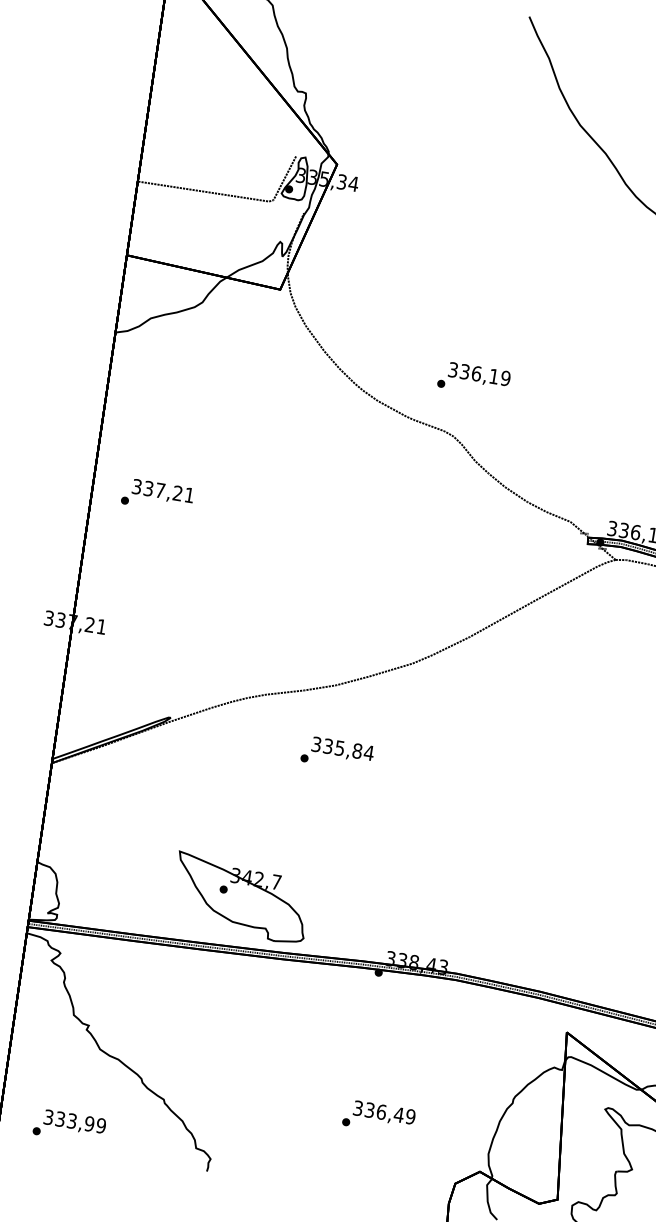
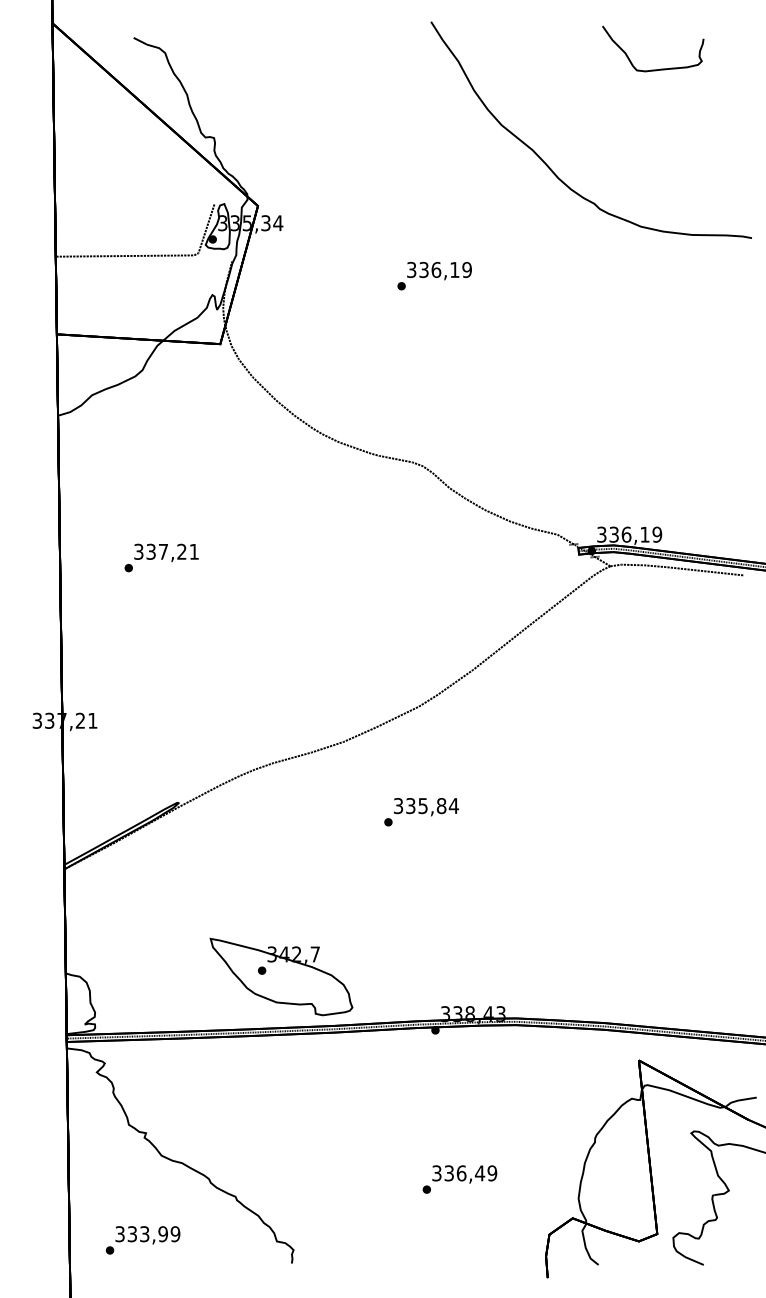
text: (474, 378) -> (434, 275), moved
text: (157, 495) -> (161, 557), moved
text: (337, 754) -> (421, 812), moved

